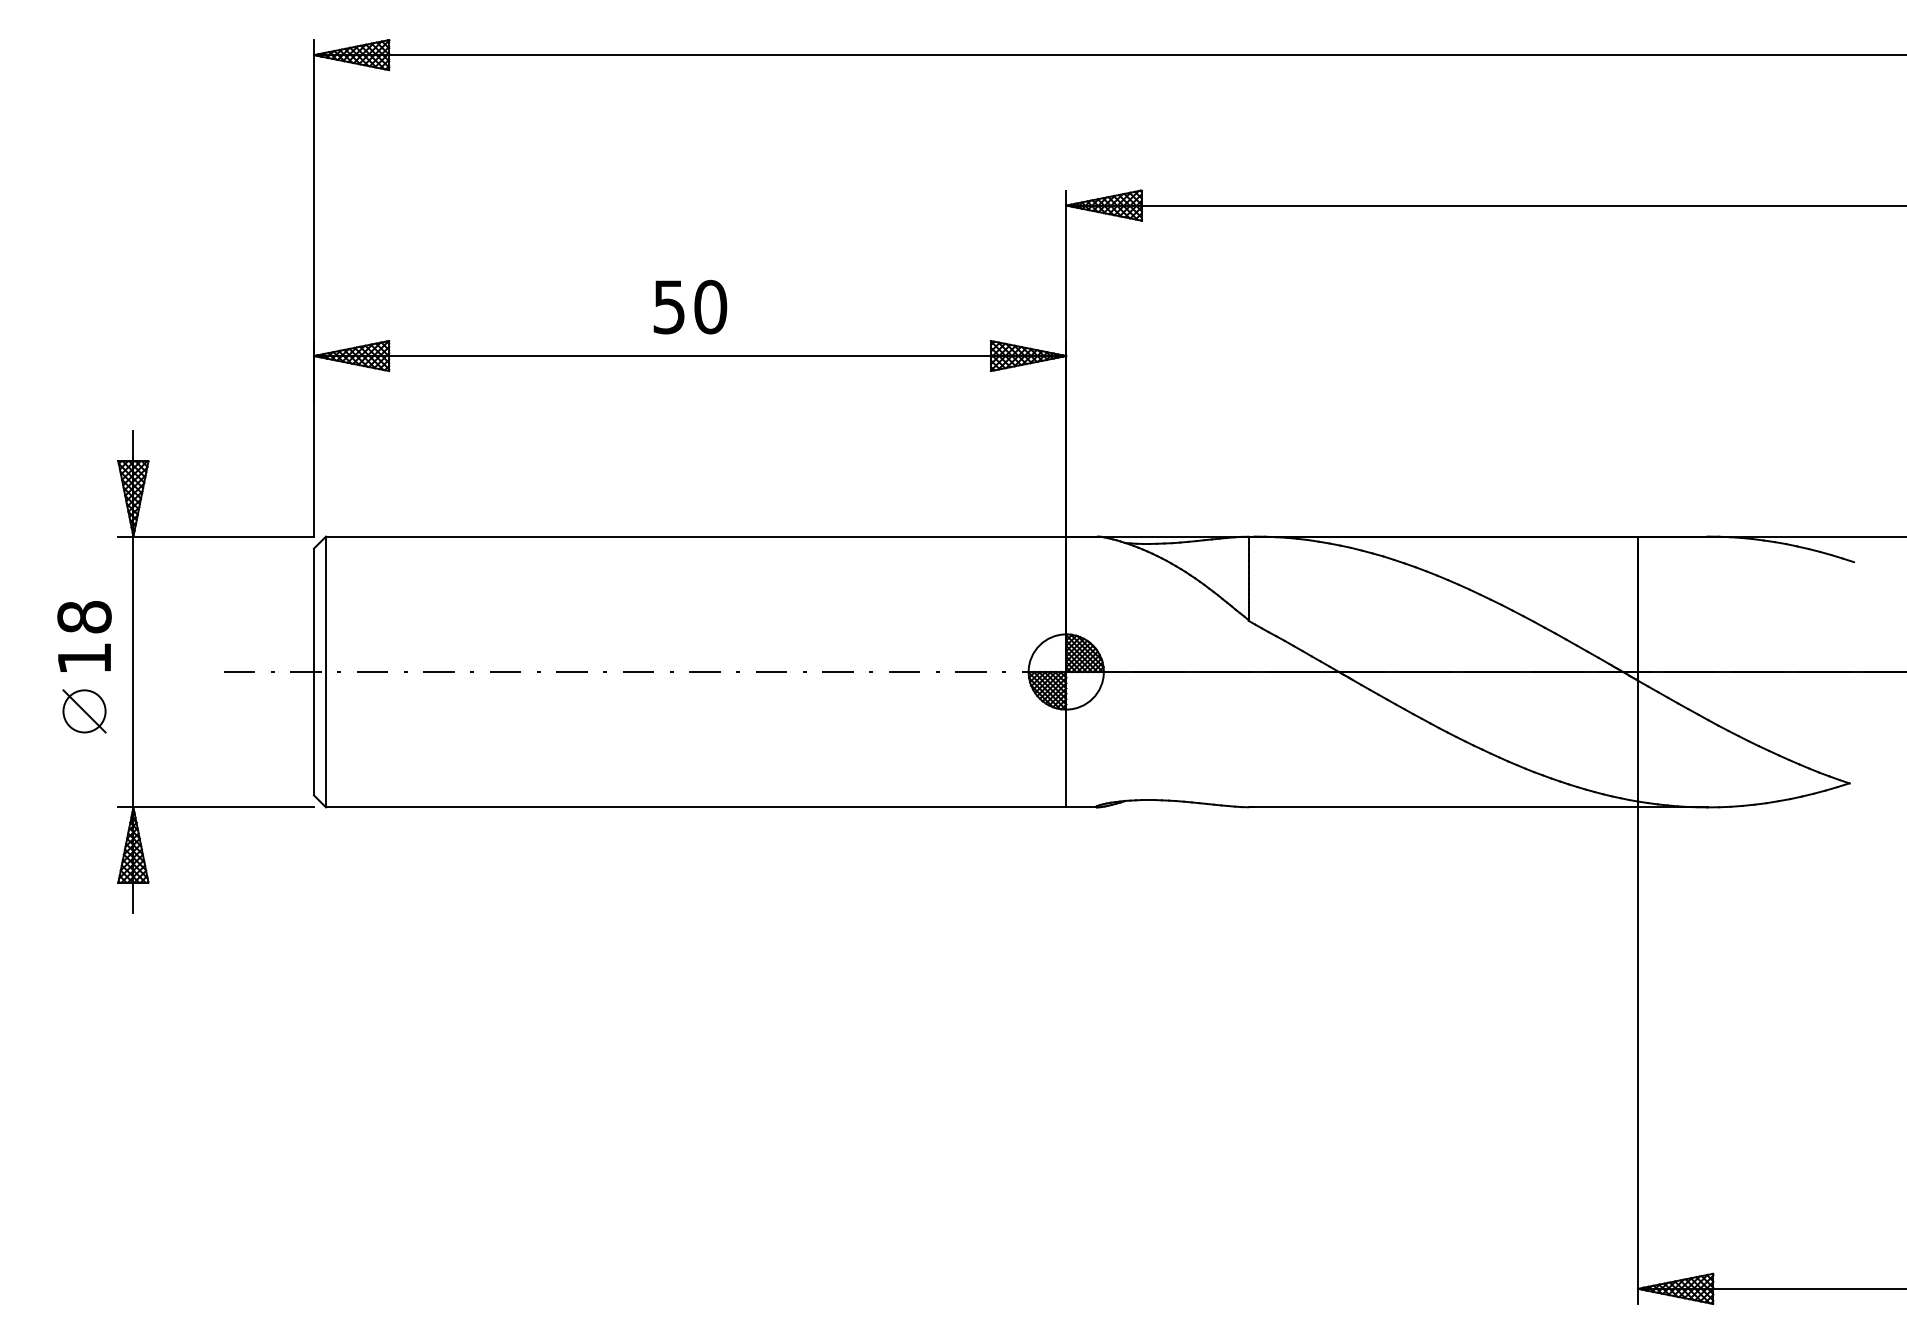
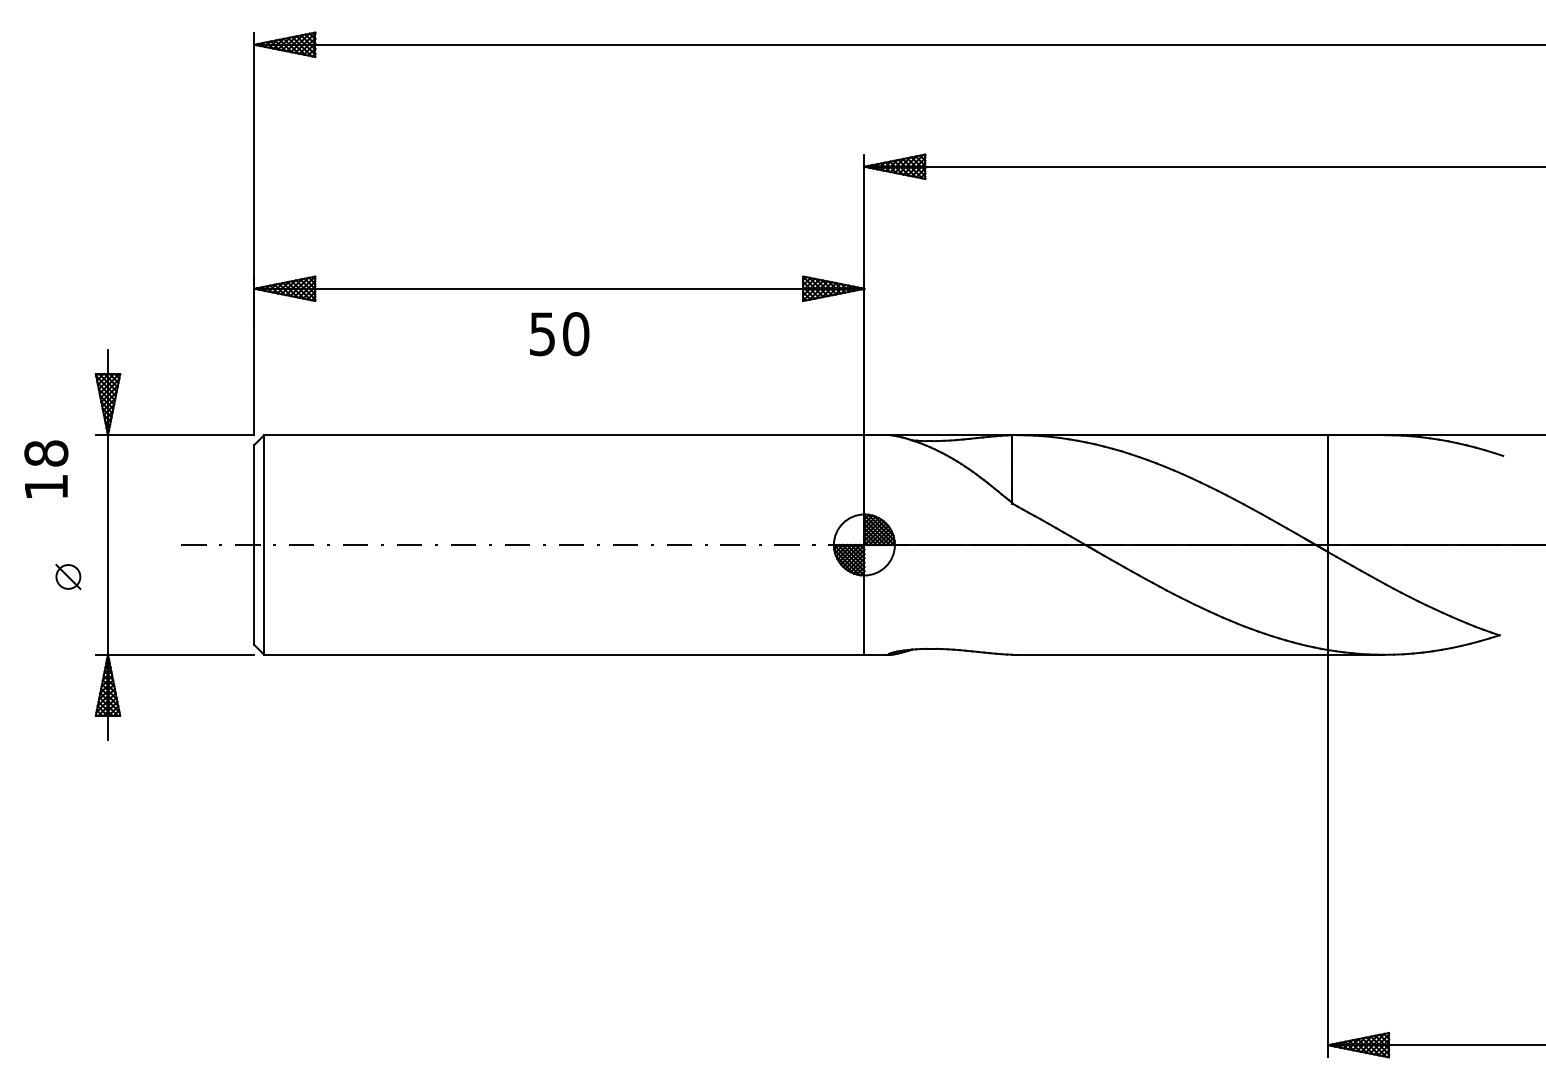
text: (690, 307) -> (559, 334), moved
text: (84, 635) -> (46, 468), moved
part: (84, 710) -> (68, 576), size x0.7

